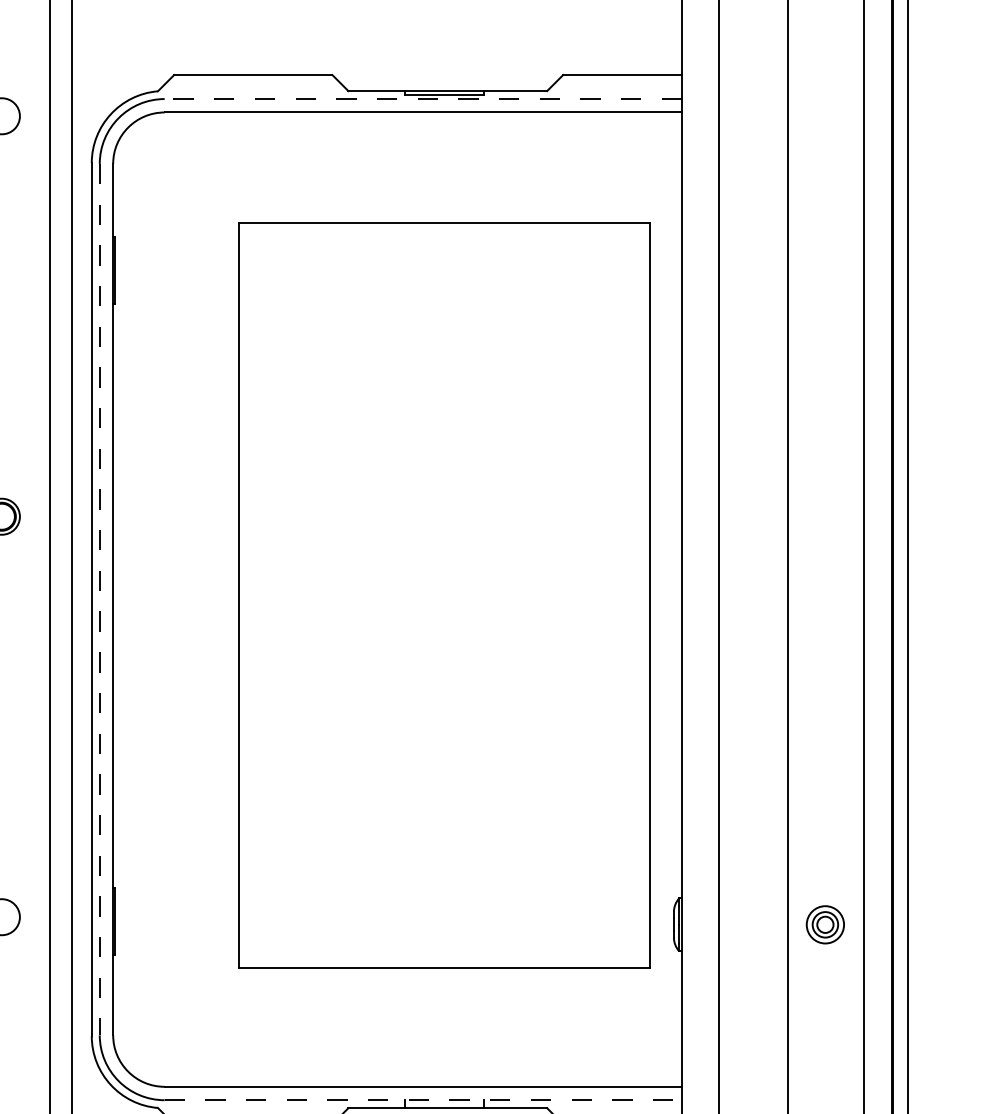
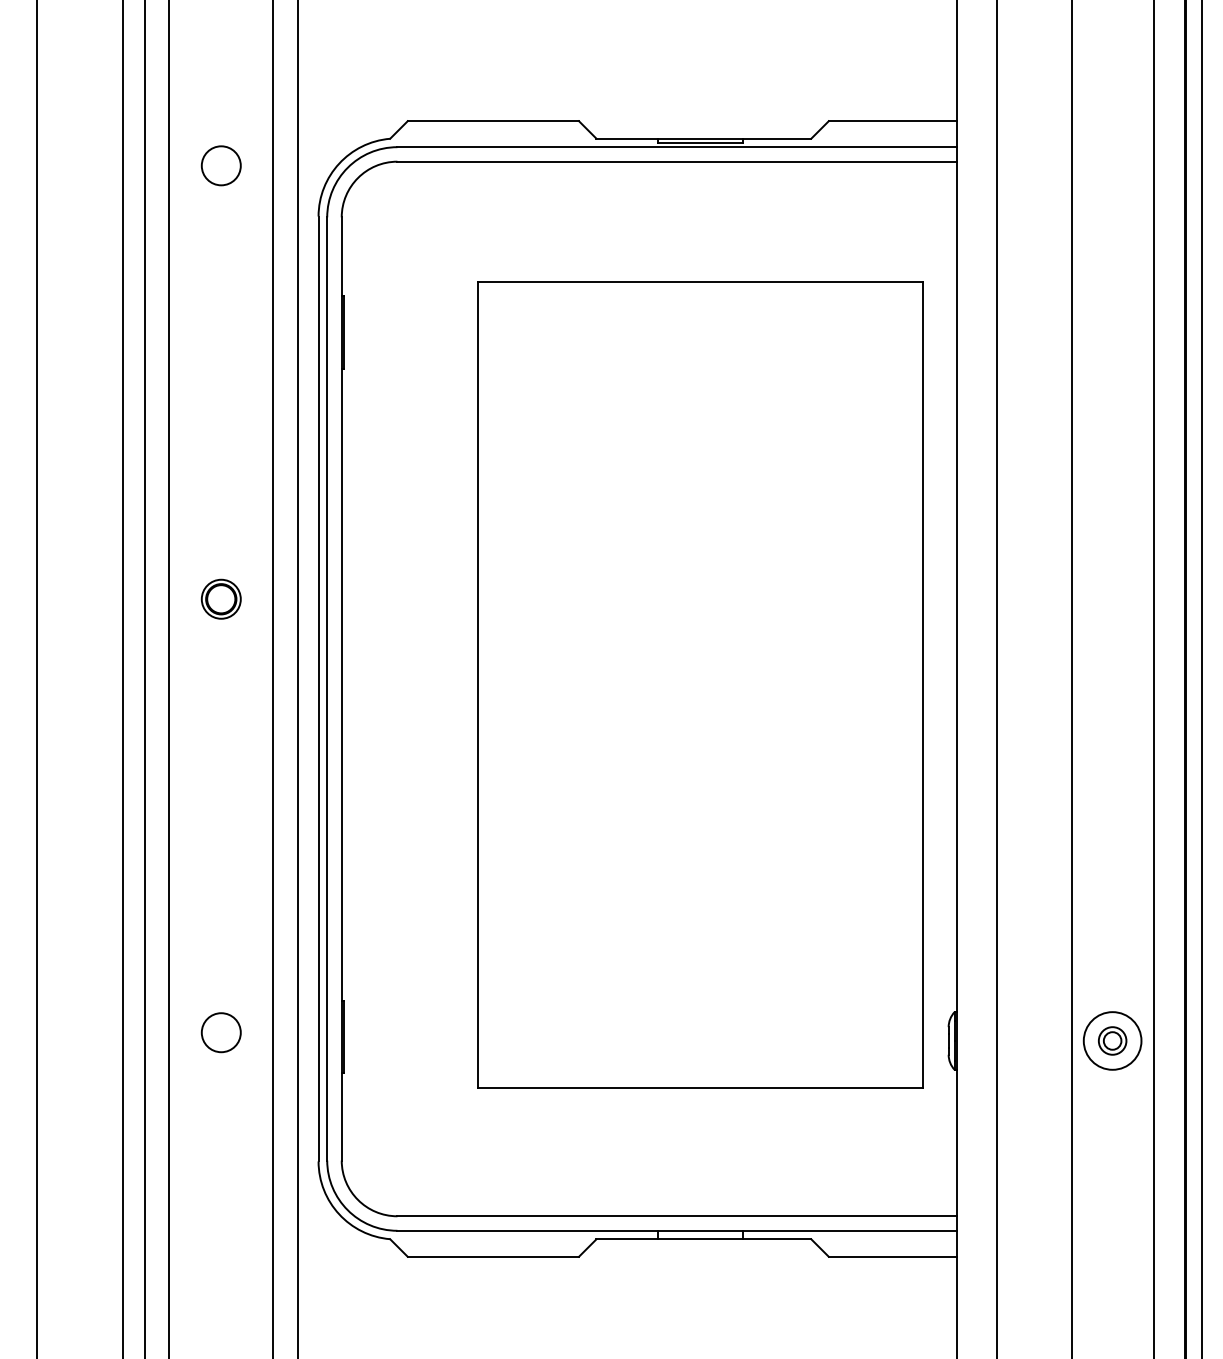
line: (422, 99) -> (676, 147), dashed -> solid
line: (100, 599) -> (327, 688), dashed -> solid
circle: (825, 924) -> (1112, 1040), size x1.43
line: (423, 1099) -> (677, 1230), dashed -> solid

